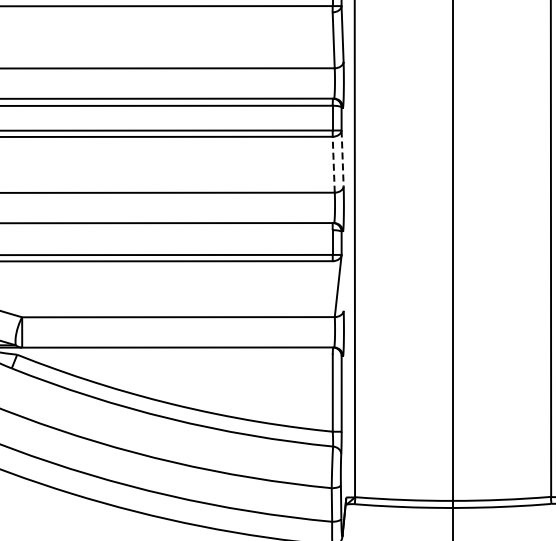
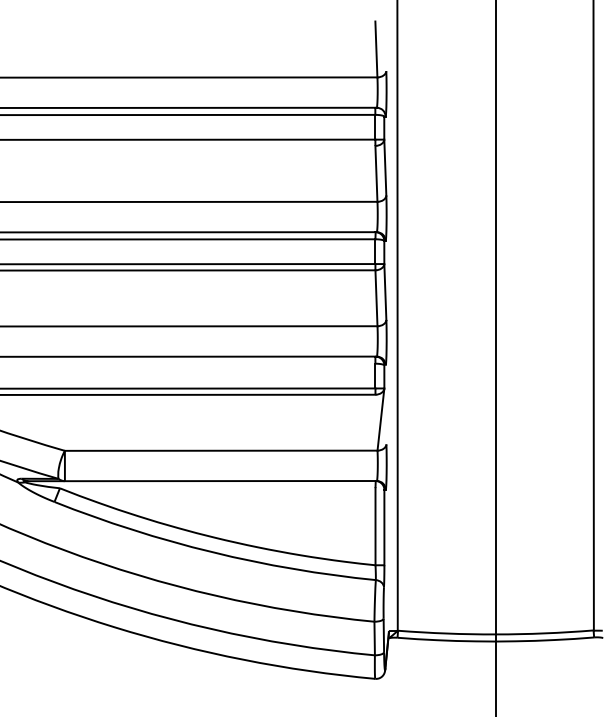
line: (342, 158) -> (385, 292), dashed -> solid
line: (333, 164) -> (376, 298), dashed -> solid

